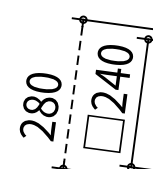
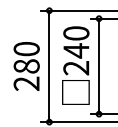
line: (73, 94) -> (49, 66), dashed -> solid
text: (40, 106) -> (26, 66), moved

